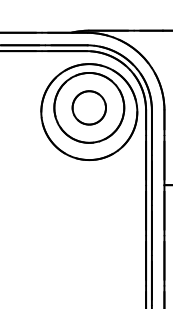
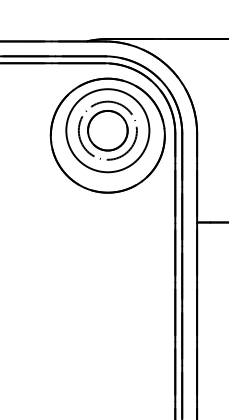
circle: (89, 107) -> (107, 130), size x0.7

